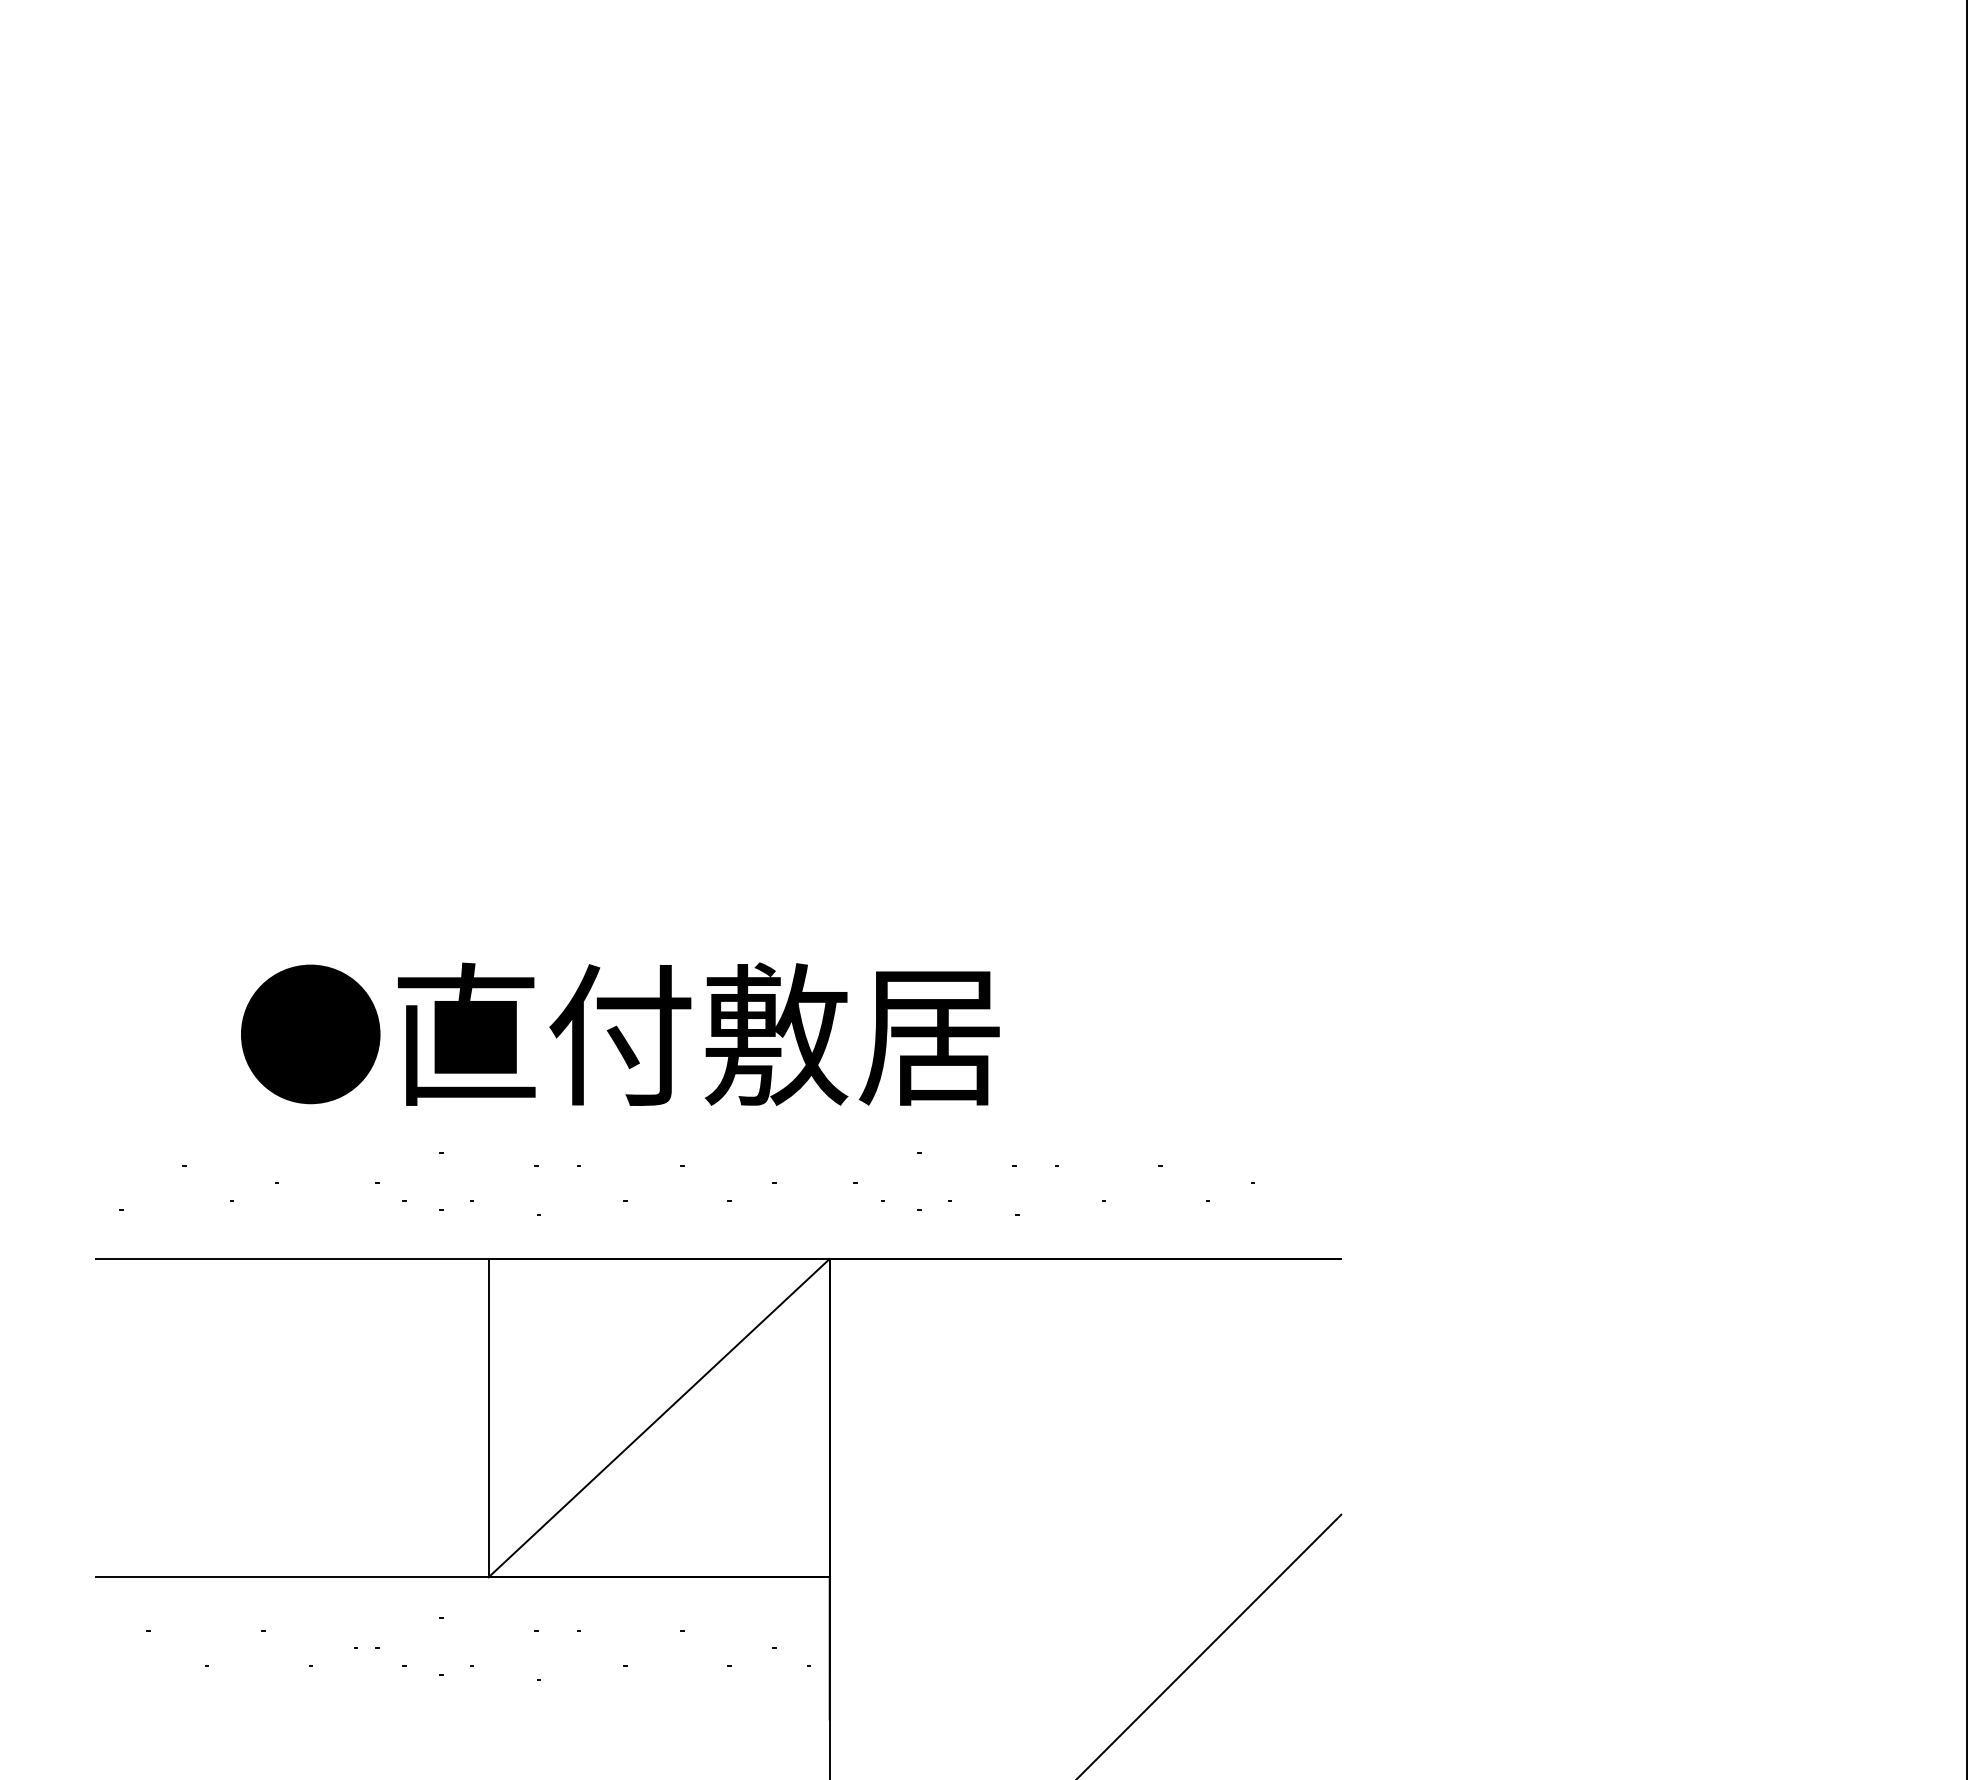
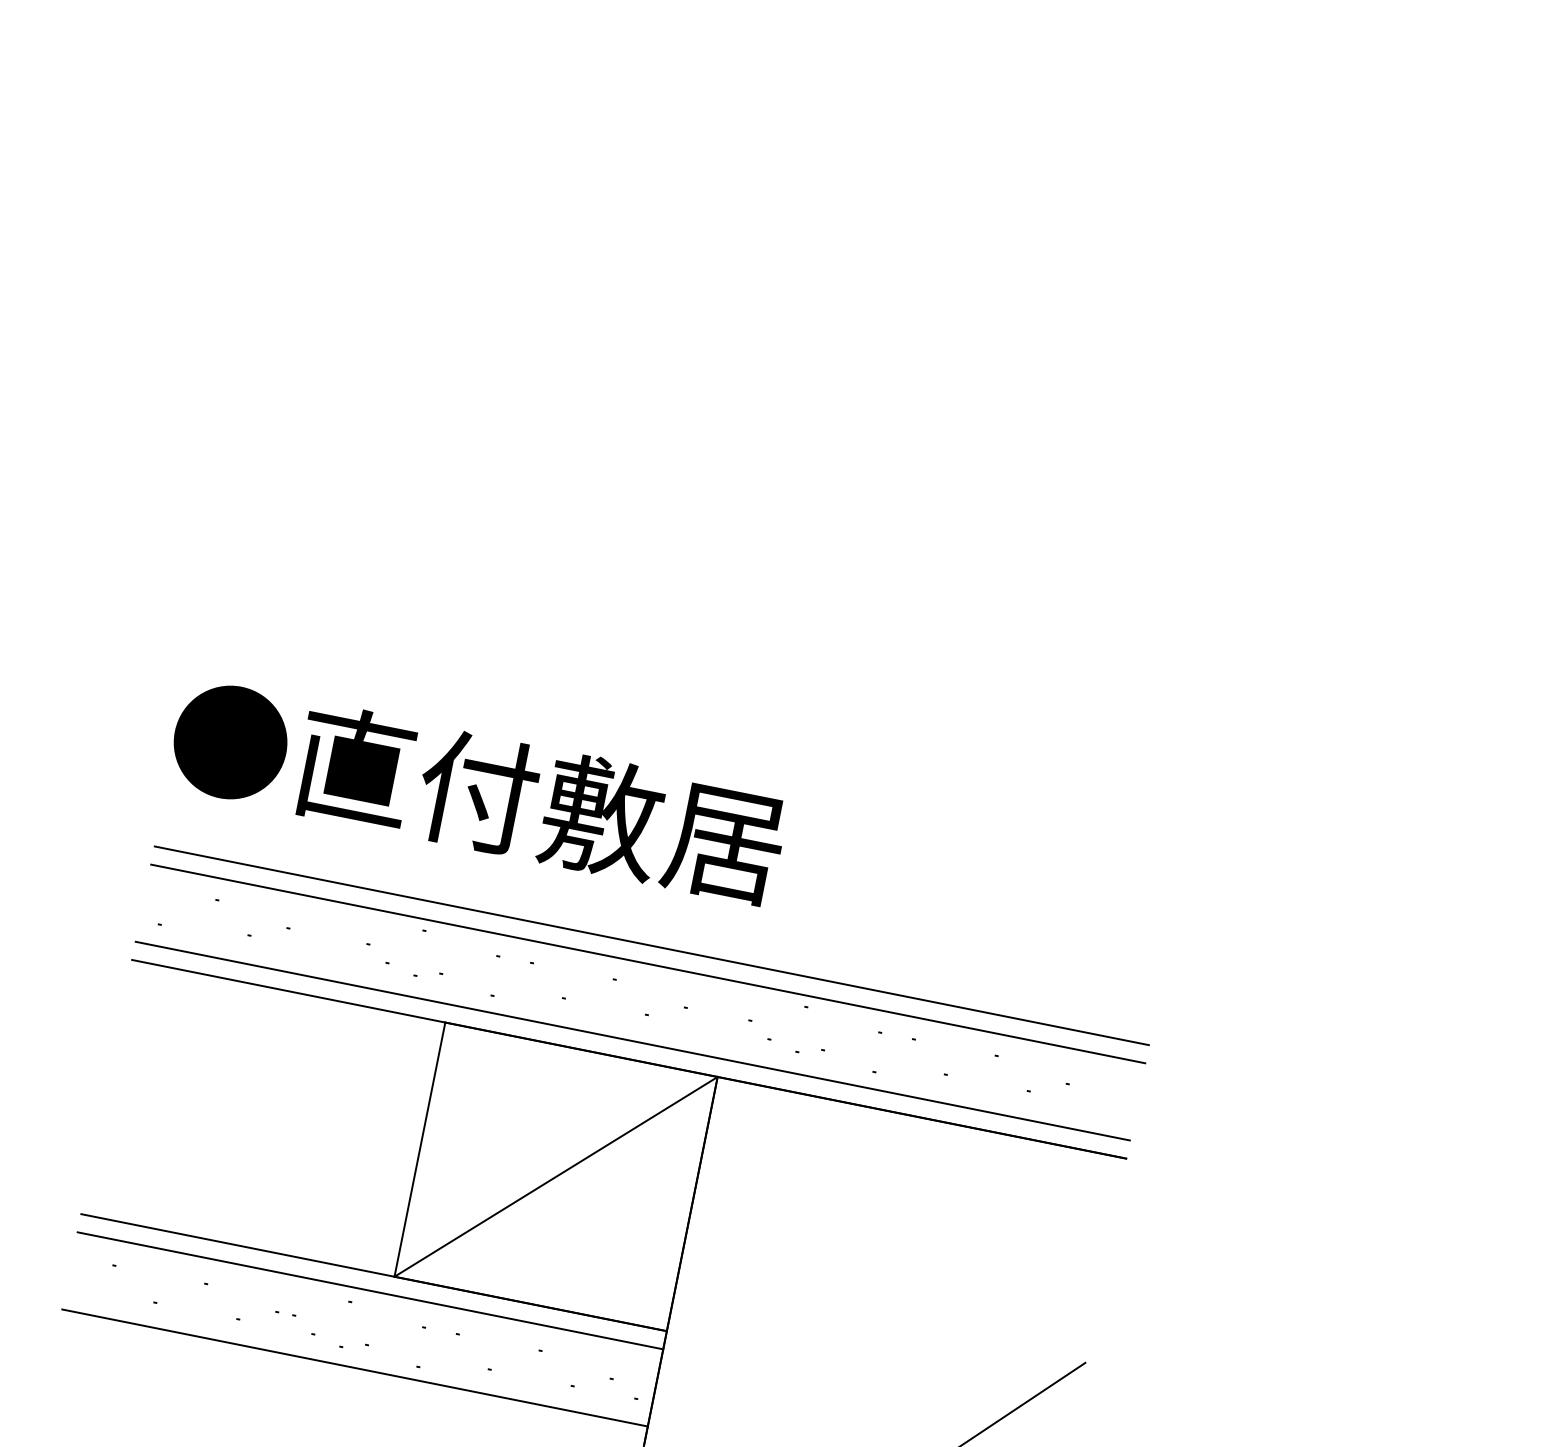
text: (620, 1033) -> (478, 791), moved
line: (718, 1116) -> (651, 945), added
line: (718, 1139) -> (647, 963), added
line: (718, 1236) -> (632, 1041), added
line: (462, 1600) -> (369, 1291), added
line: (462, 1696) -> (354, 1367), added

